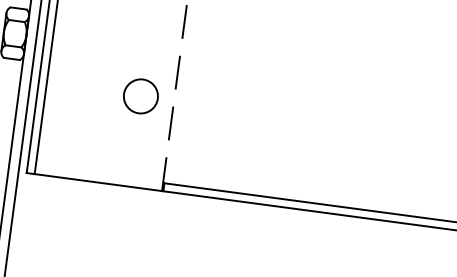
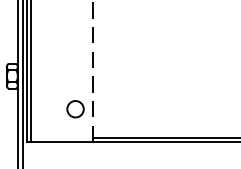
circle: (140, 96) -> (75, 109), moved

